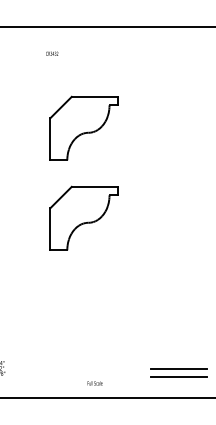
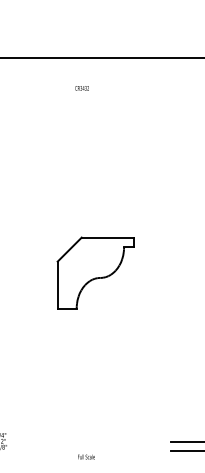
text: (52, 53) -> (82, 87), moved
part: (83, 127) -> (94, 171), removed
text: (94, 383) -> (85, 457), moved

